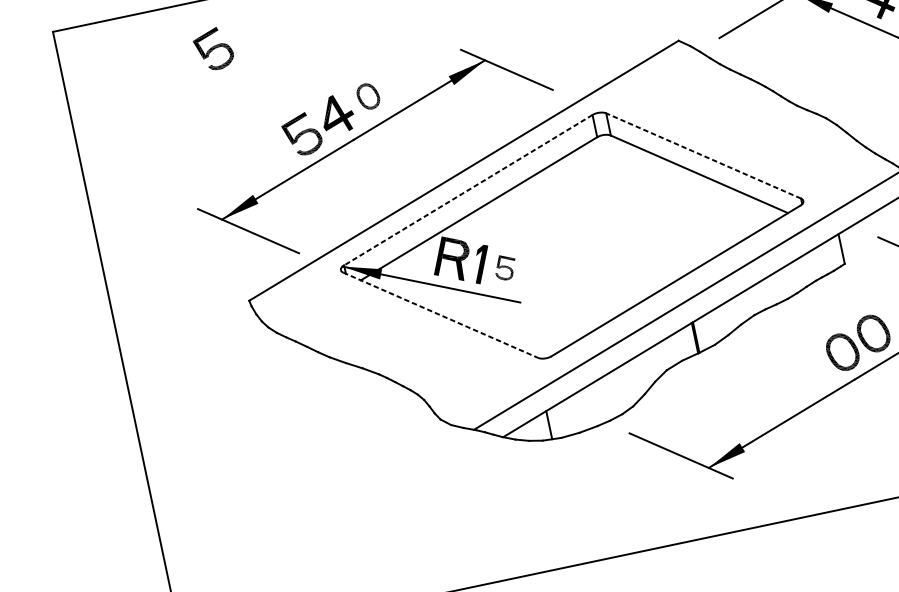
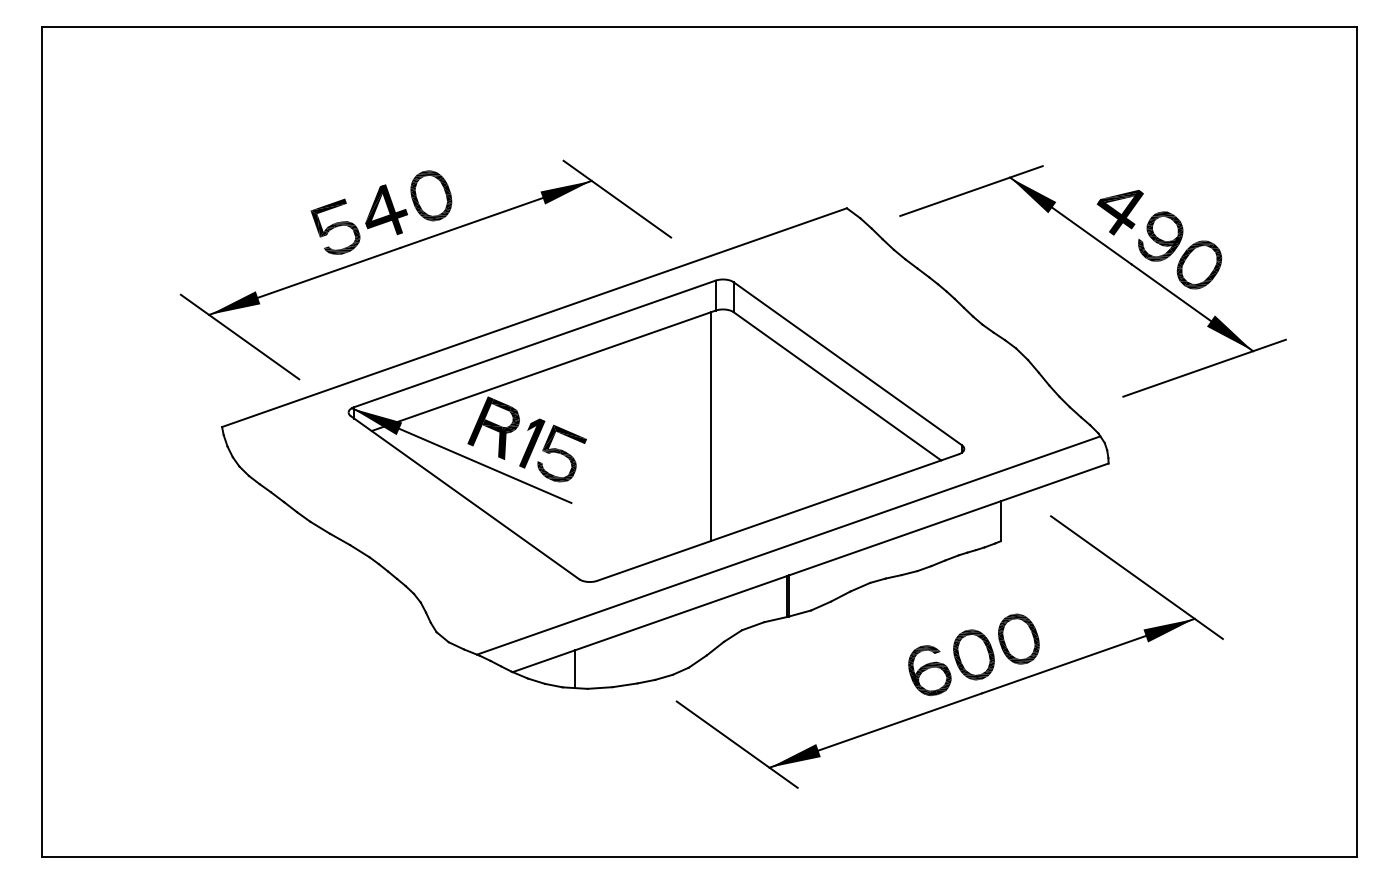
part: (213, 49) -> (244, 92), removed
part: (368, 96) -> (431, 195), size x1.43
line: (703, 155) -> (847, 363), dashed -> solid
line: (468, 190) -> (534, 344), dashed -> solid
line: (612, 223) -> (711, 426), added
part: (505, 267) -> (561, 453), size x1.67
line: (441, 315) -> (465, 498), dashed -> solid
part: (812, 370) -> (929, 670), added

